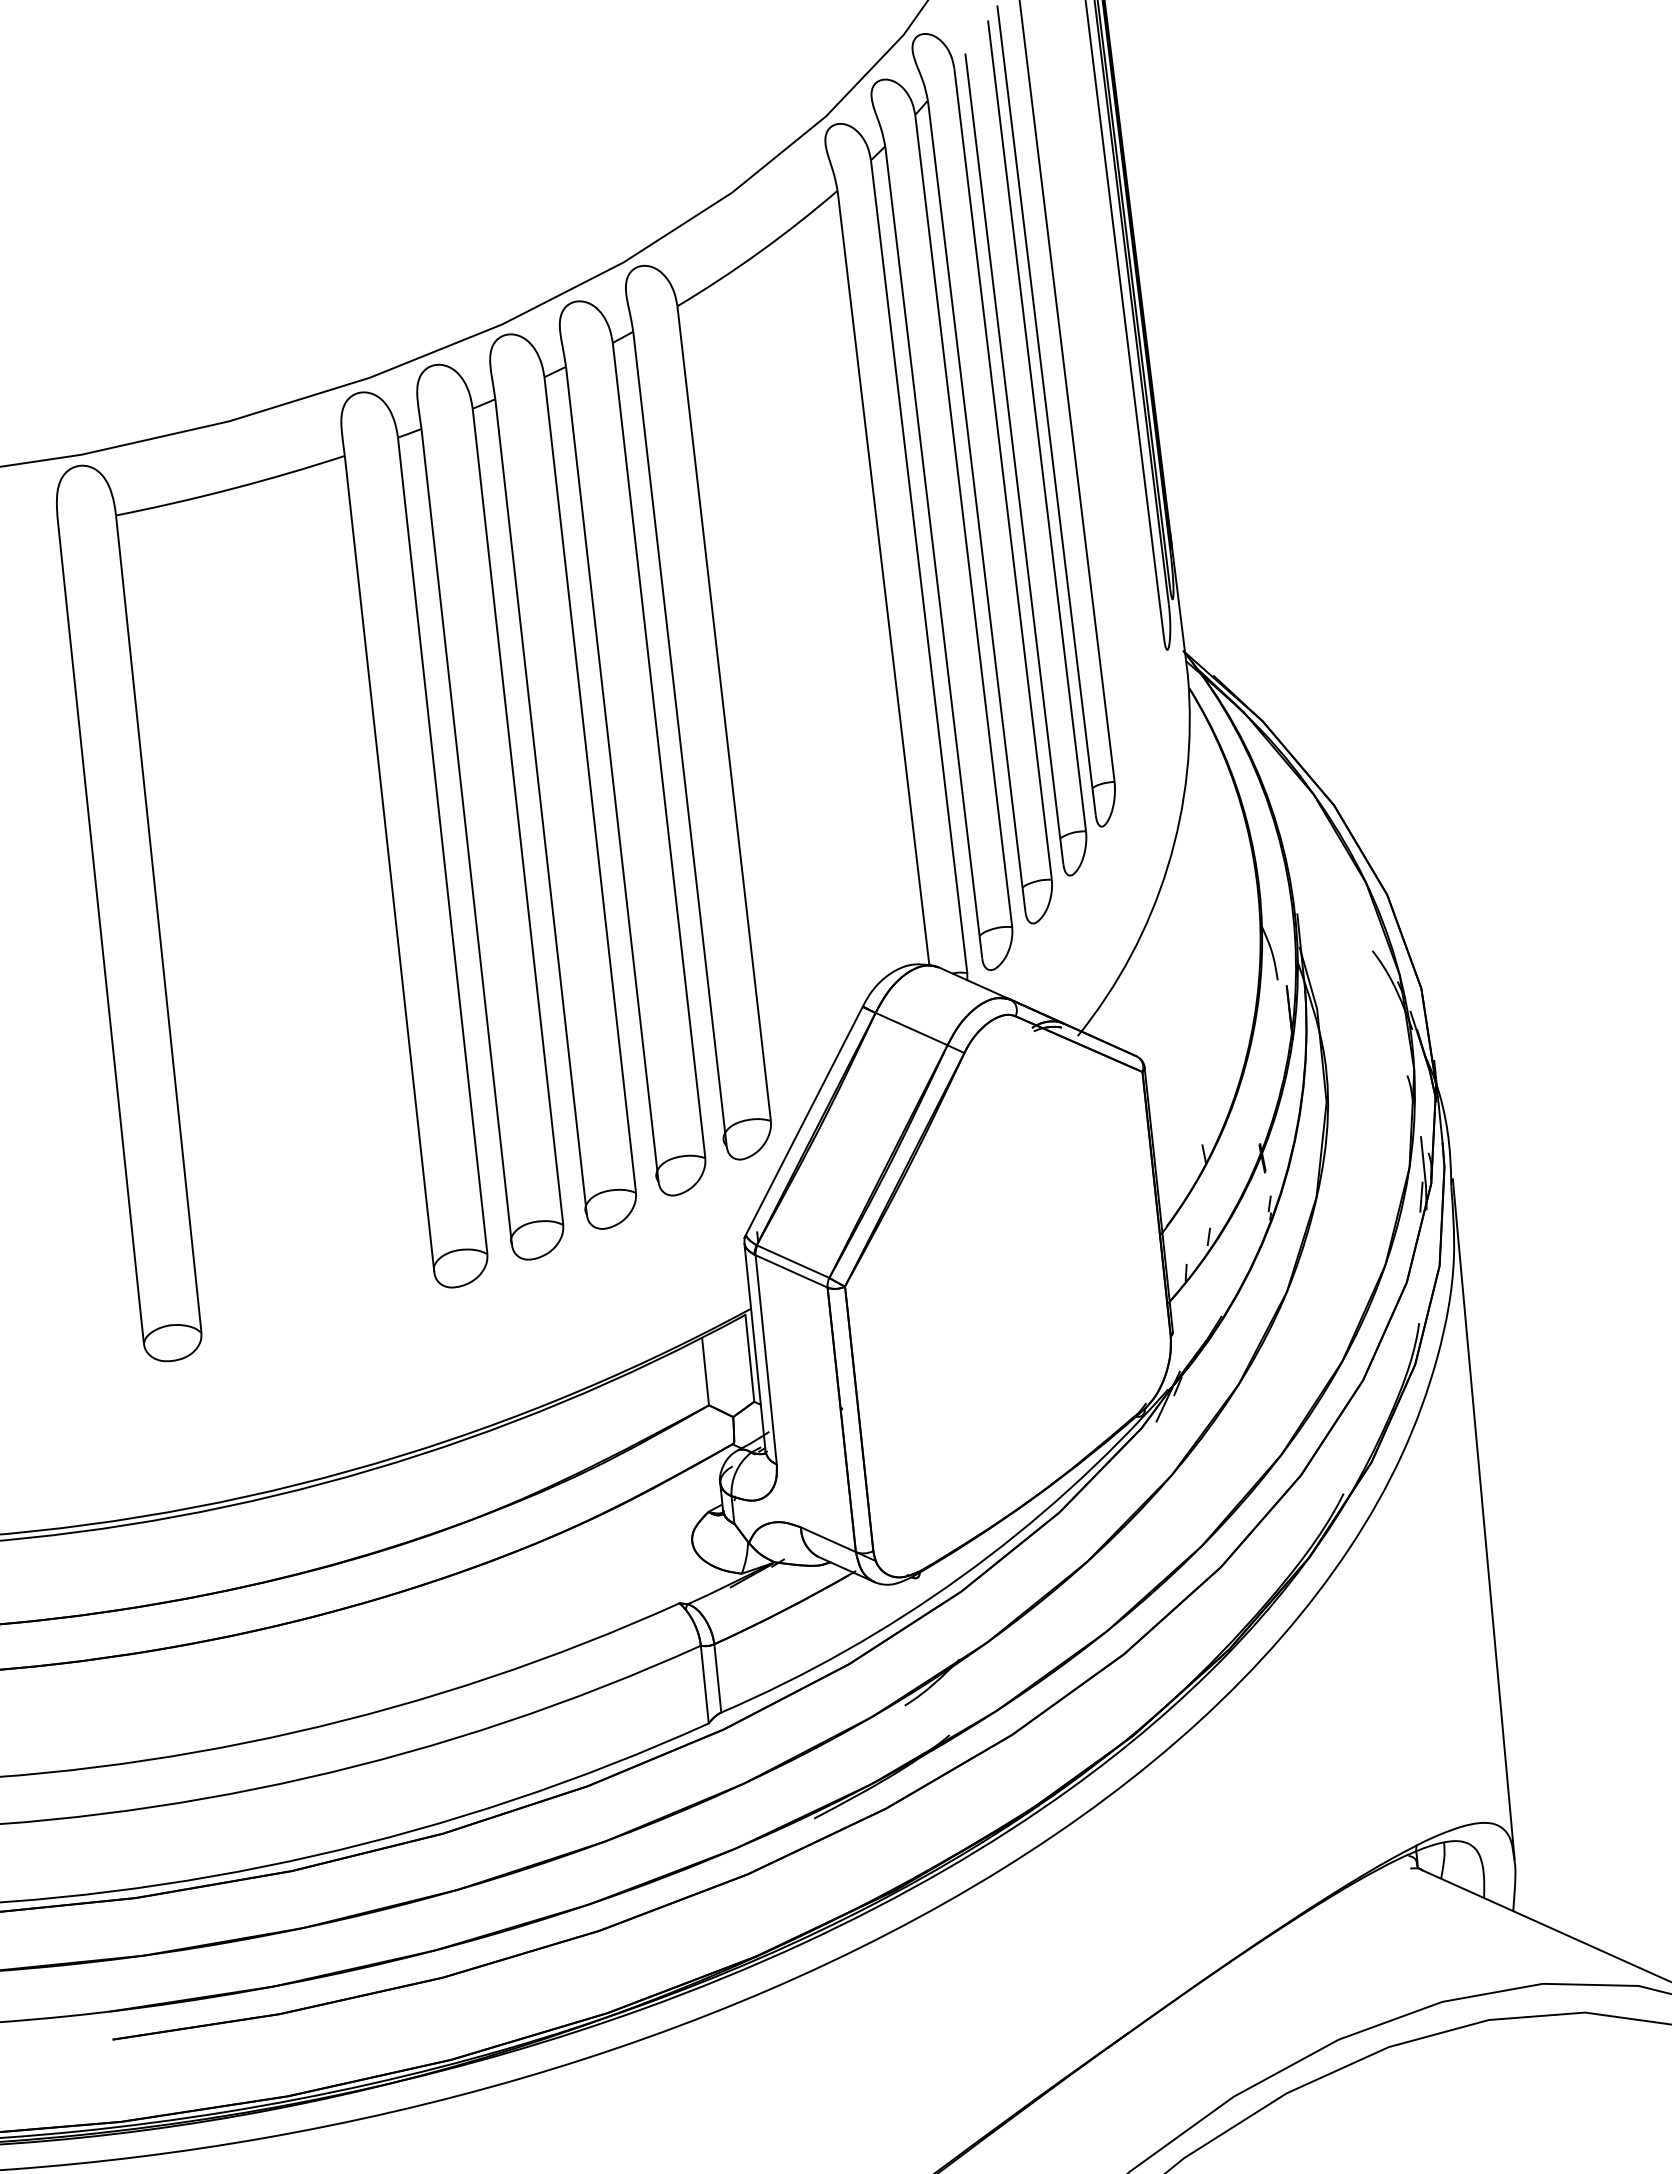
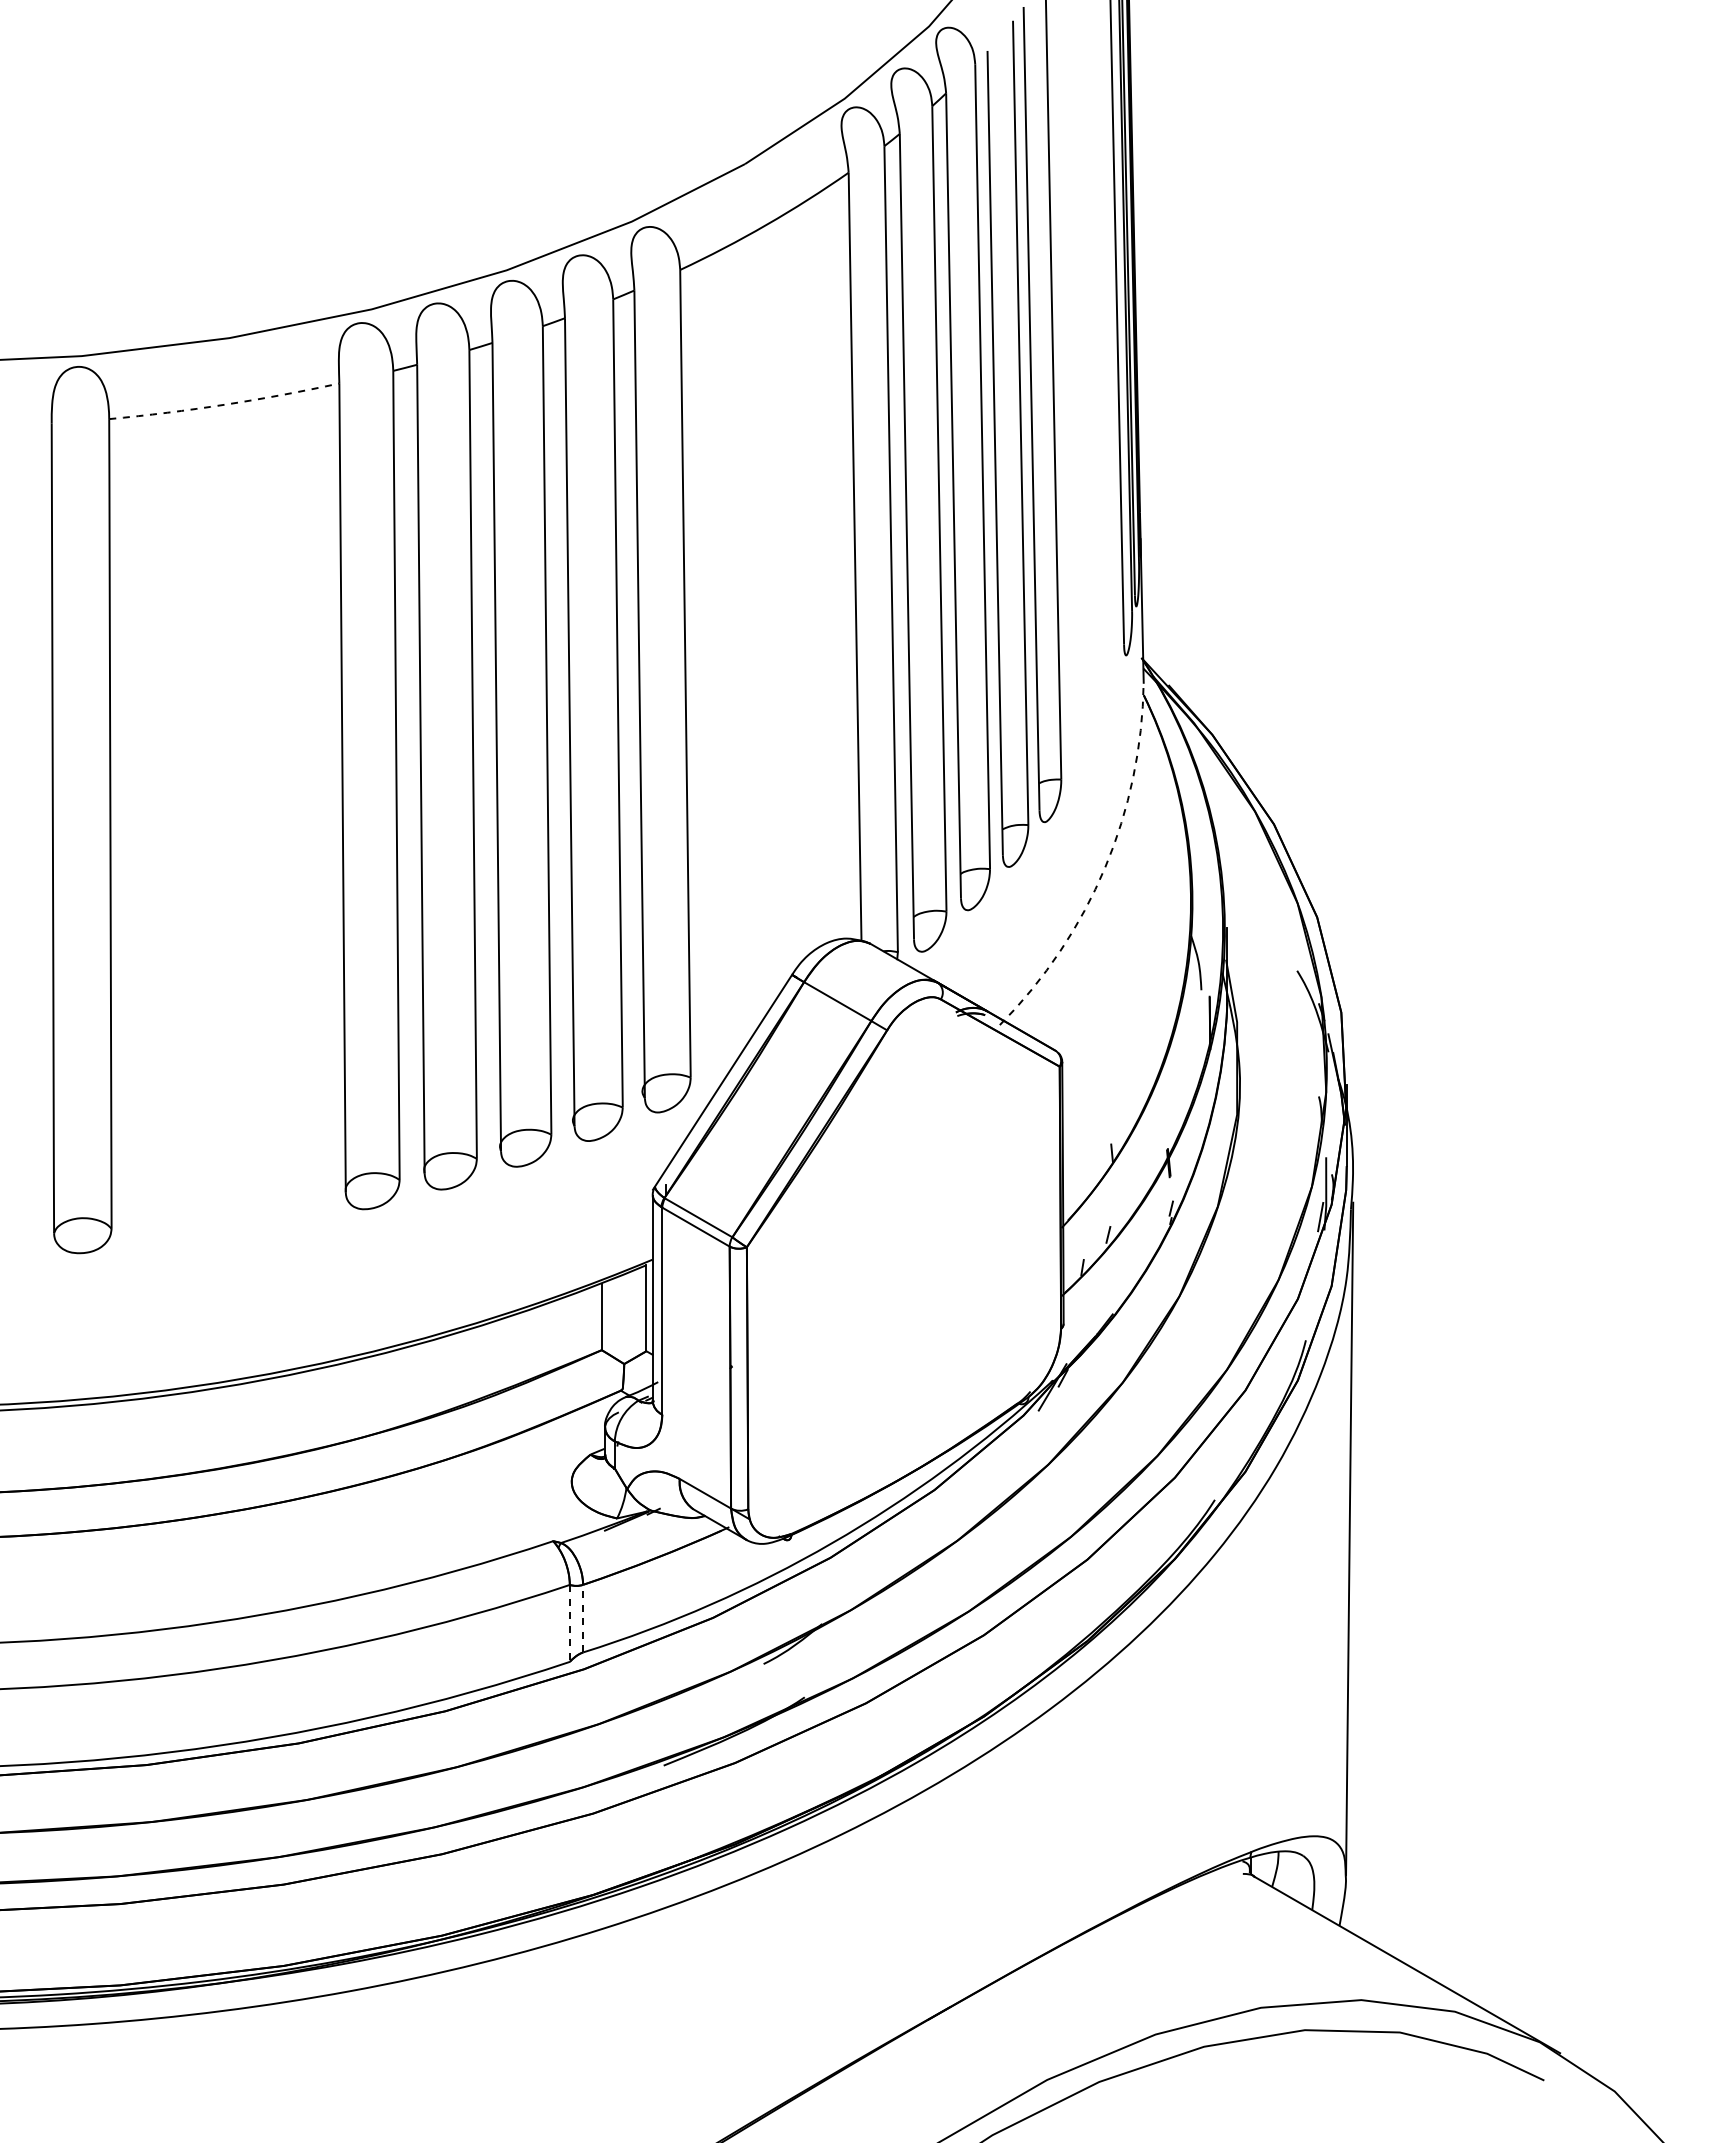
arc: (230, 488) -> (224, 404), solid -> dashed
arc: (1168, 866) -> (1105, 867), solid -> dashed
line: (718, 1678) -> (583, 1618), solid -> dashed
line: (704, 1684) -> (569, 1623), solid -> dashed

